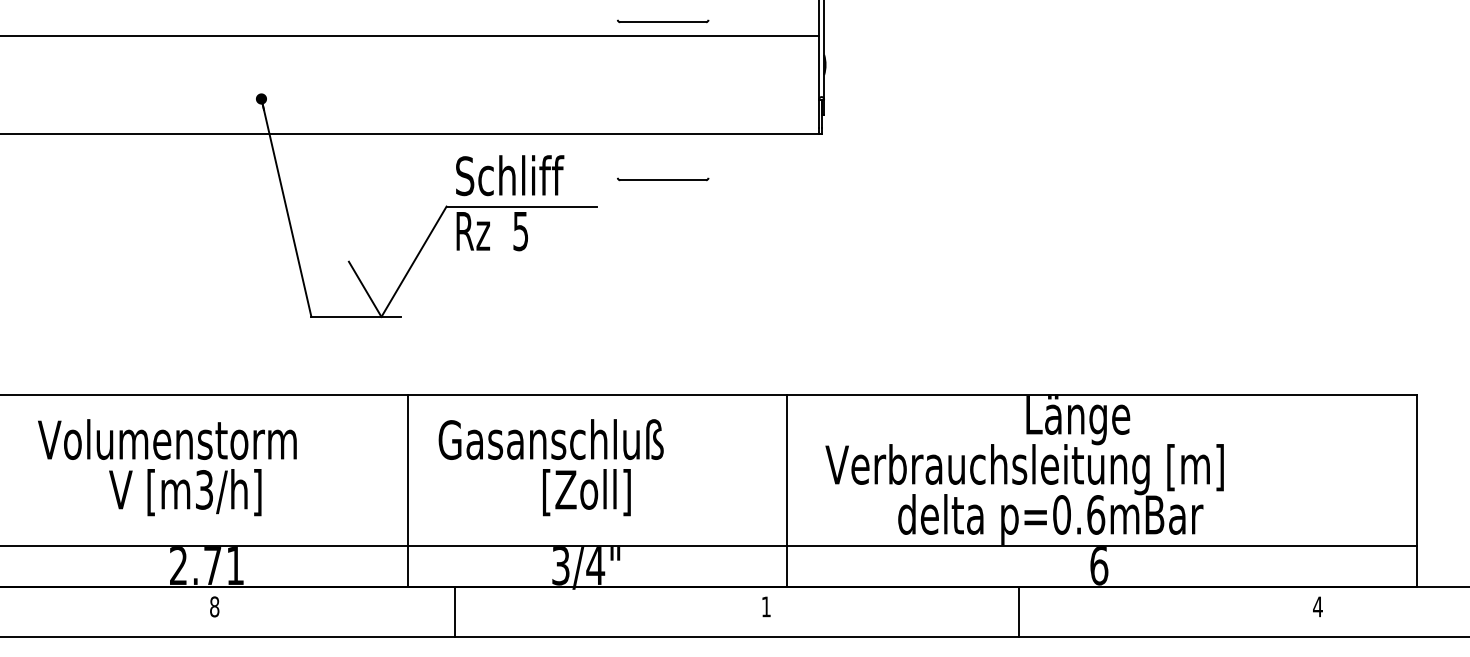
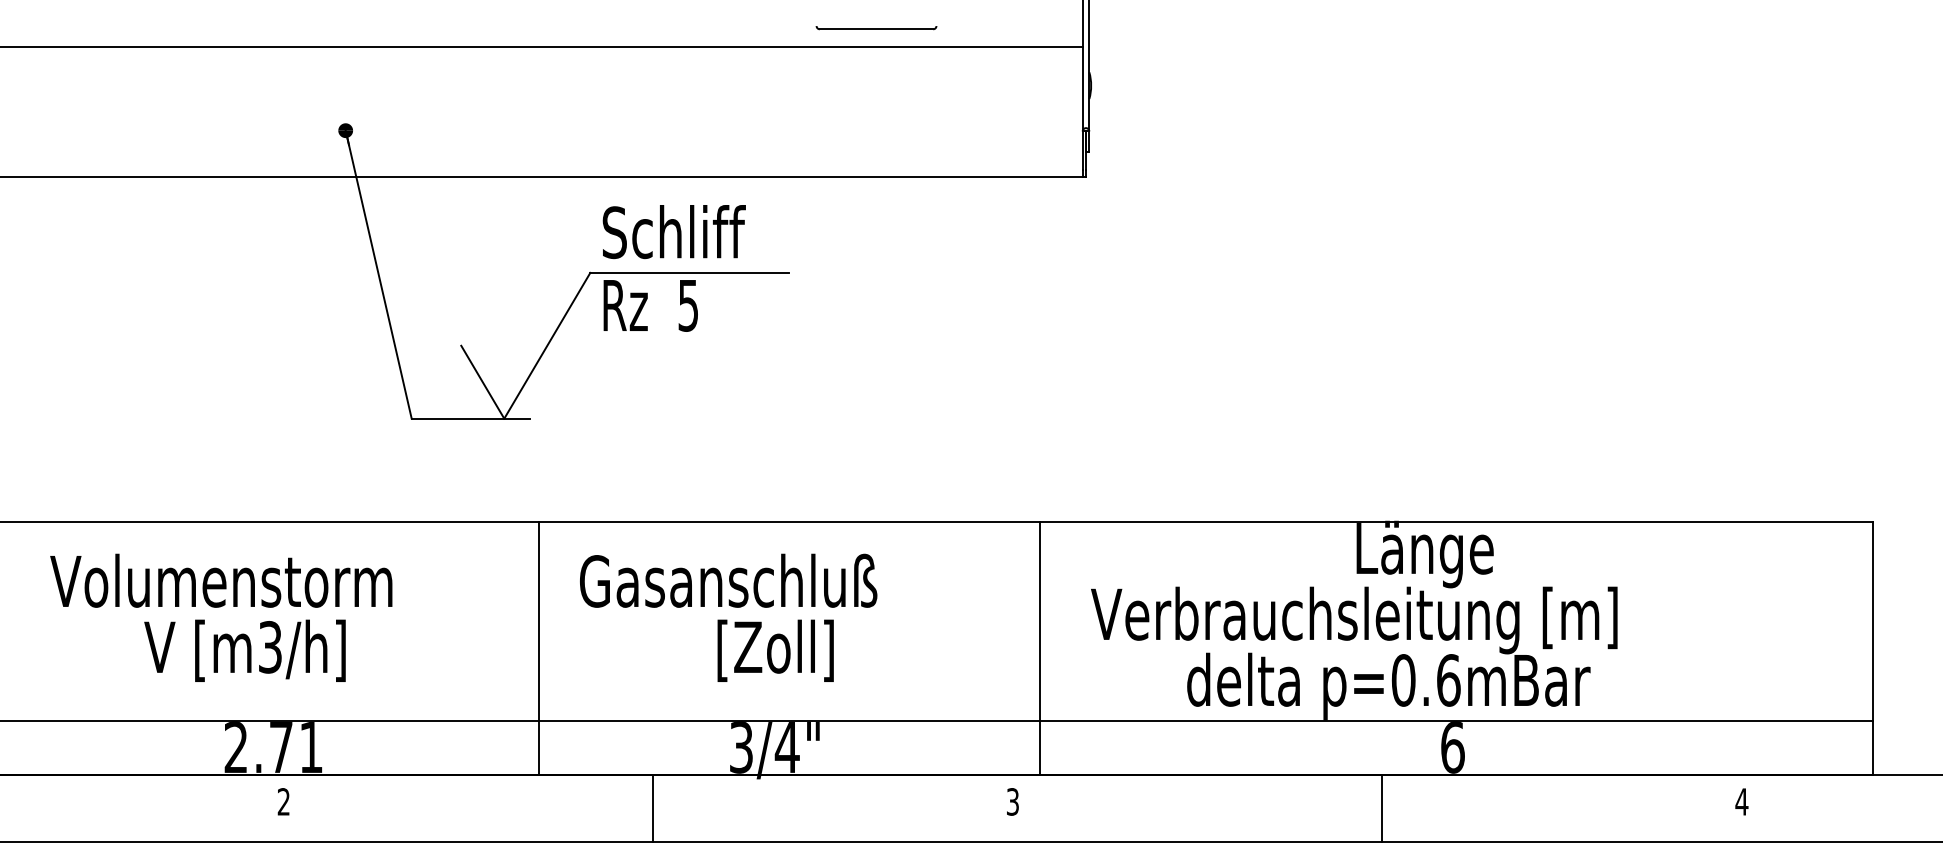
part: (663, 179) -> (877, 237), removed
text: (214, 606) -> (283, 801), 8 -> 2
text: (765, 606) -> (1011, 801), 1 -> 3
line: (454, 611) -> (652, 808), moved
line: (1019, 611) -> (1381, 808), moved

